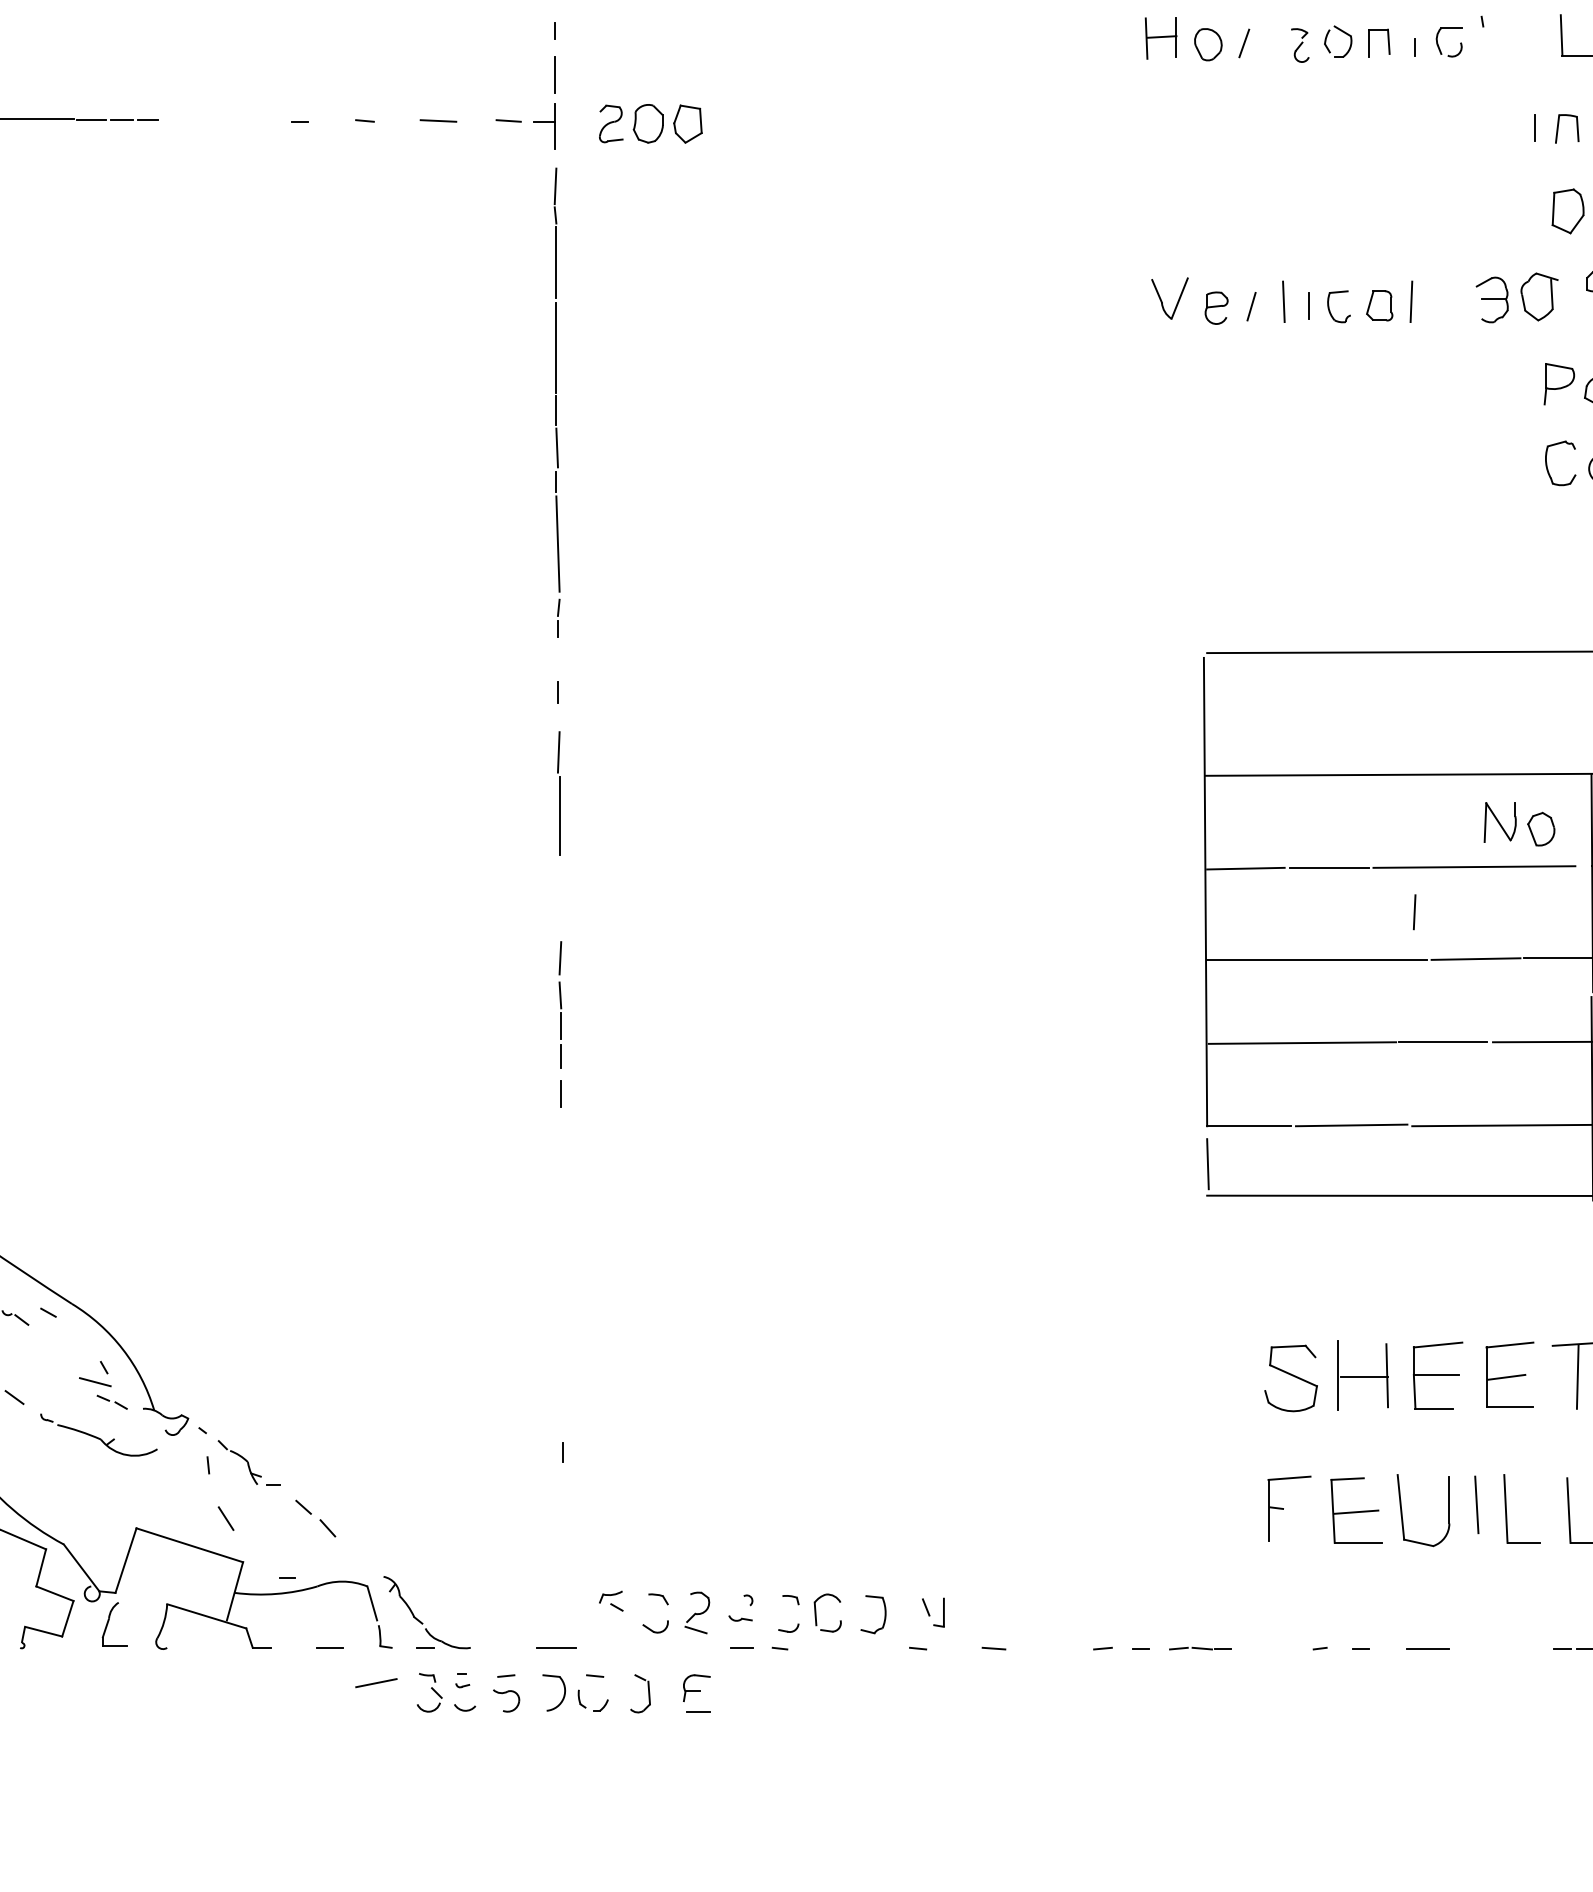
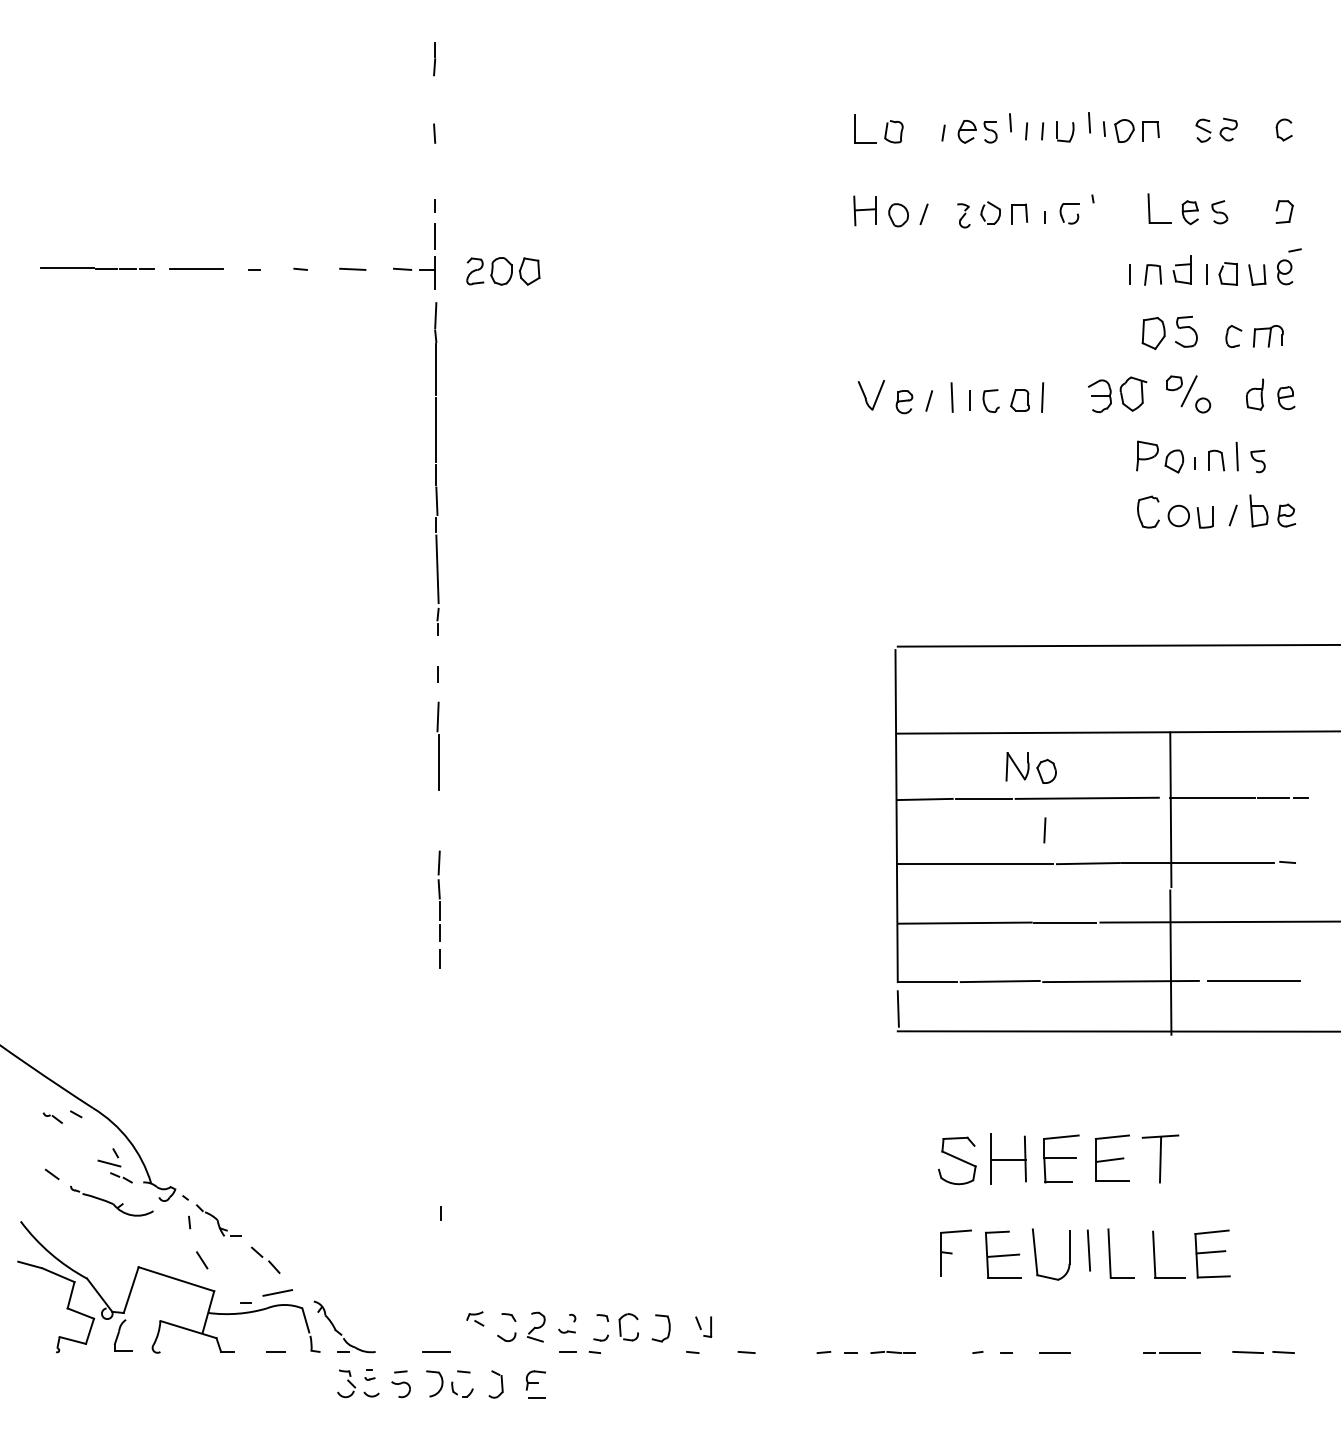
line: (218, 119) -> (196, 268), added
part: (1518, 823) -> (1030, 767), moved
line: (376, 1682) -> (277, 1292), moved

